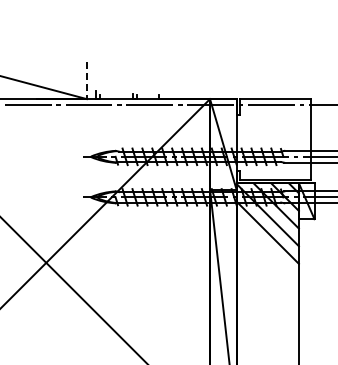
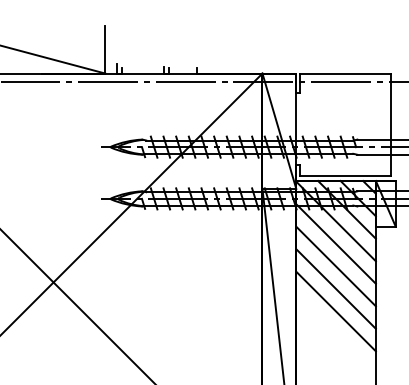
line: (86, 80) -> (104, 49), dashed -> solid
line: (267, 250) -> (335, 266), added
line: (267, 267) -> (335, 288), added
line: (267, 285) -> (335, 311), added

